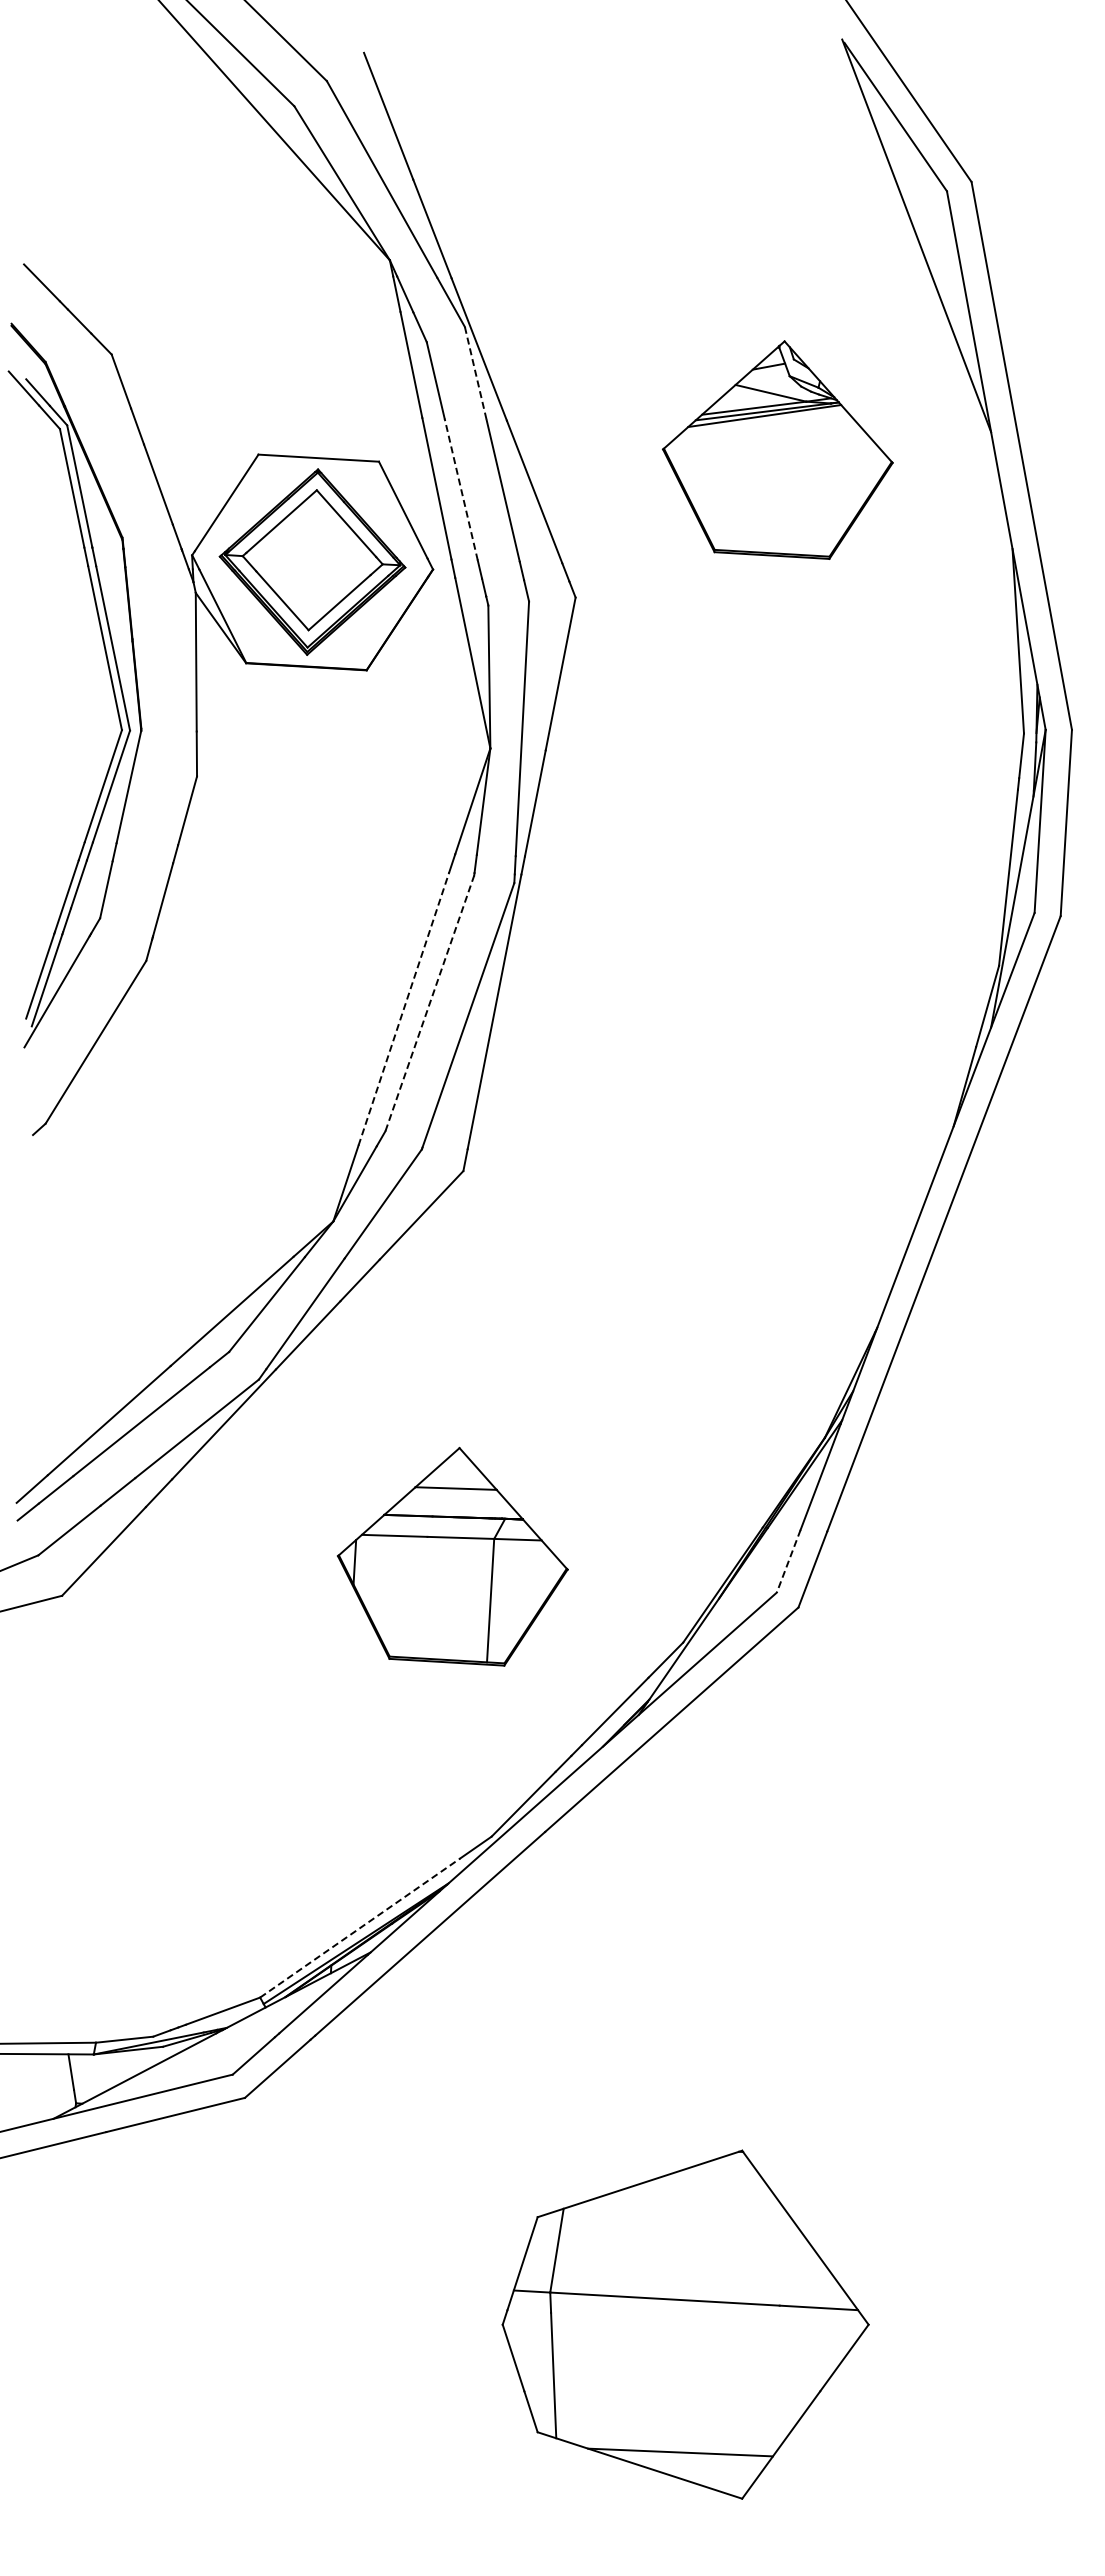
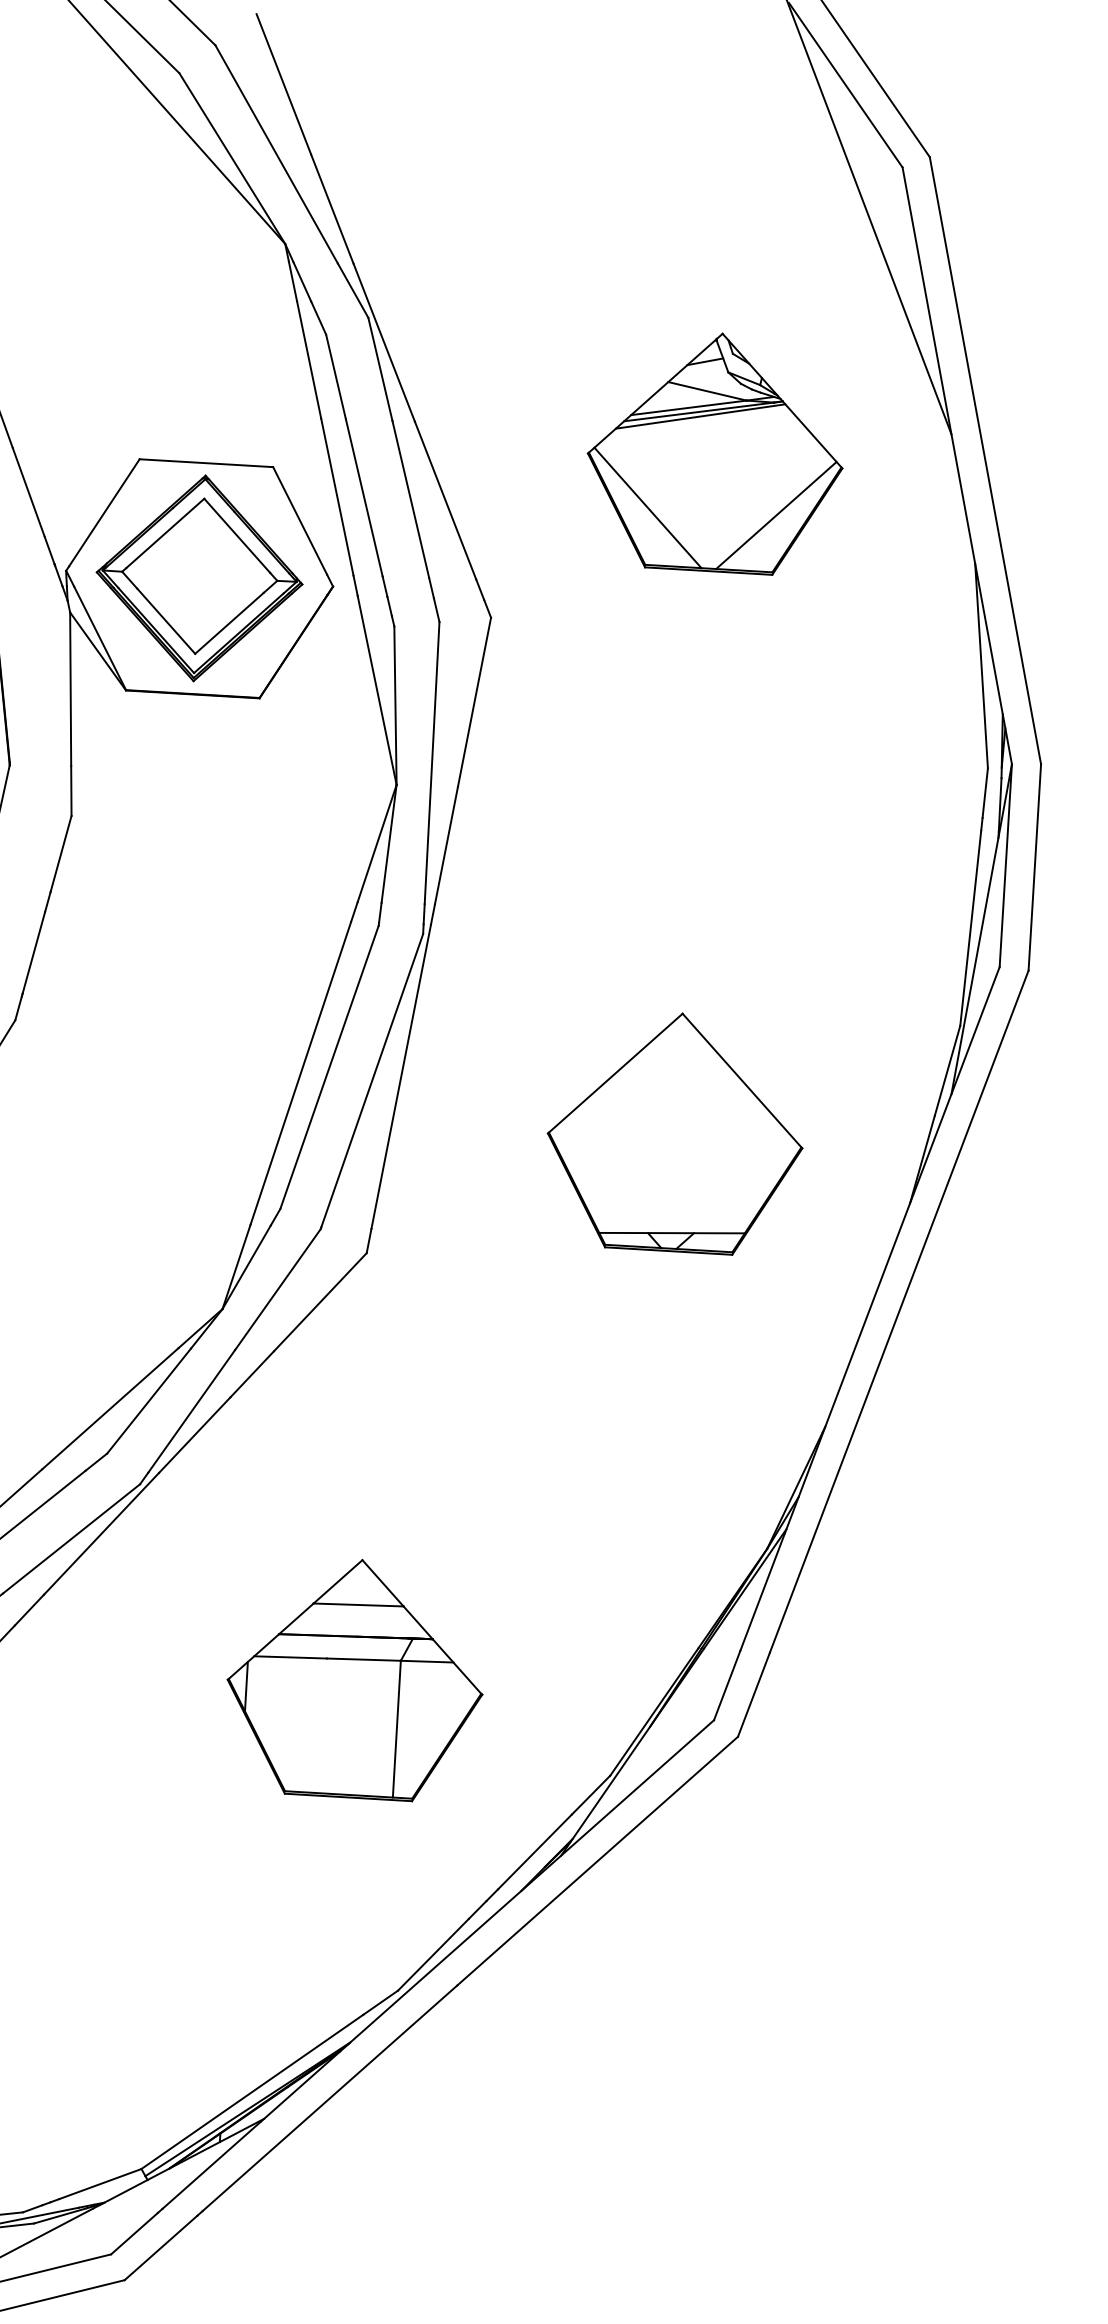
line: (475, 373) -> (380, 369), dashed -> solid
line: (461, 489) -> (364, 497), dashed -> solid
line: (716, 498) -> (647, 507), added
line: (832, 505) -> (775, 515), added
line: (430, 1002) -> (330, 1066), dashed -> solid
line: (404, 1008) -> (301, 1073), dashed -> solid
part: (741, 1063) -> (674, 1133), added
line: (788, 1561) -> (726, 1685), dashed -> solid
line: (360, 1928) -> (252, 2092), dashed -> solid

